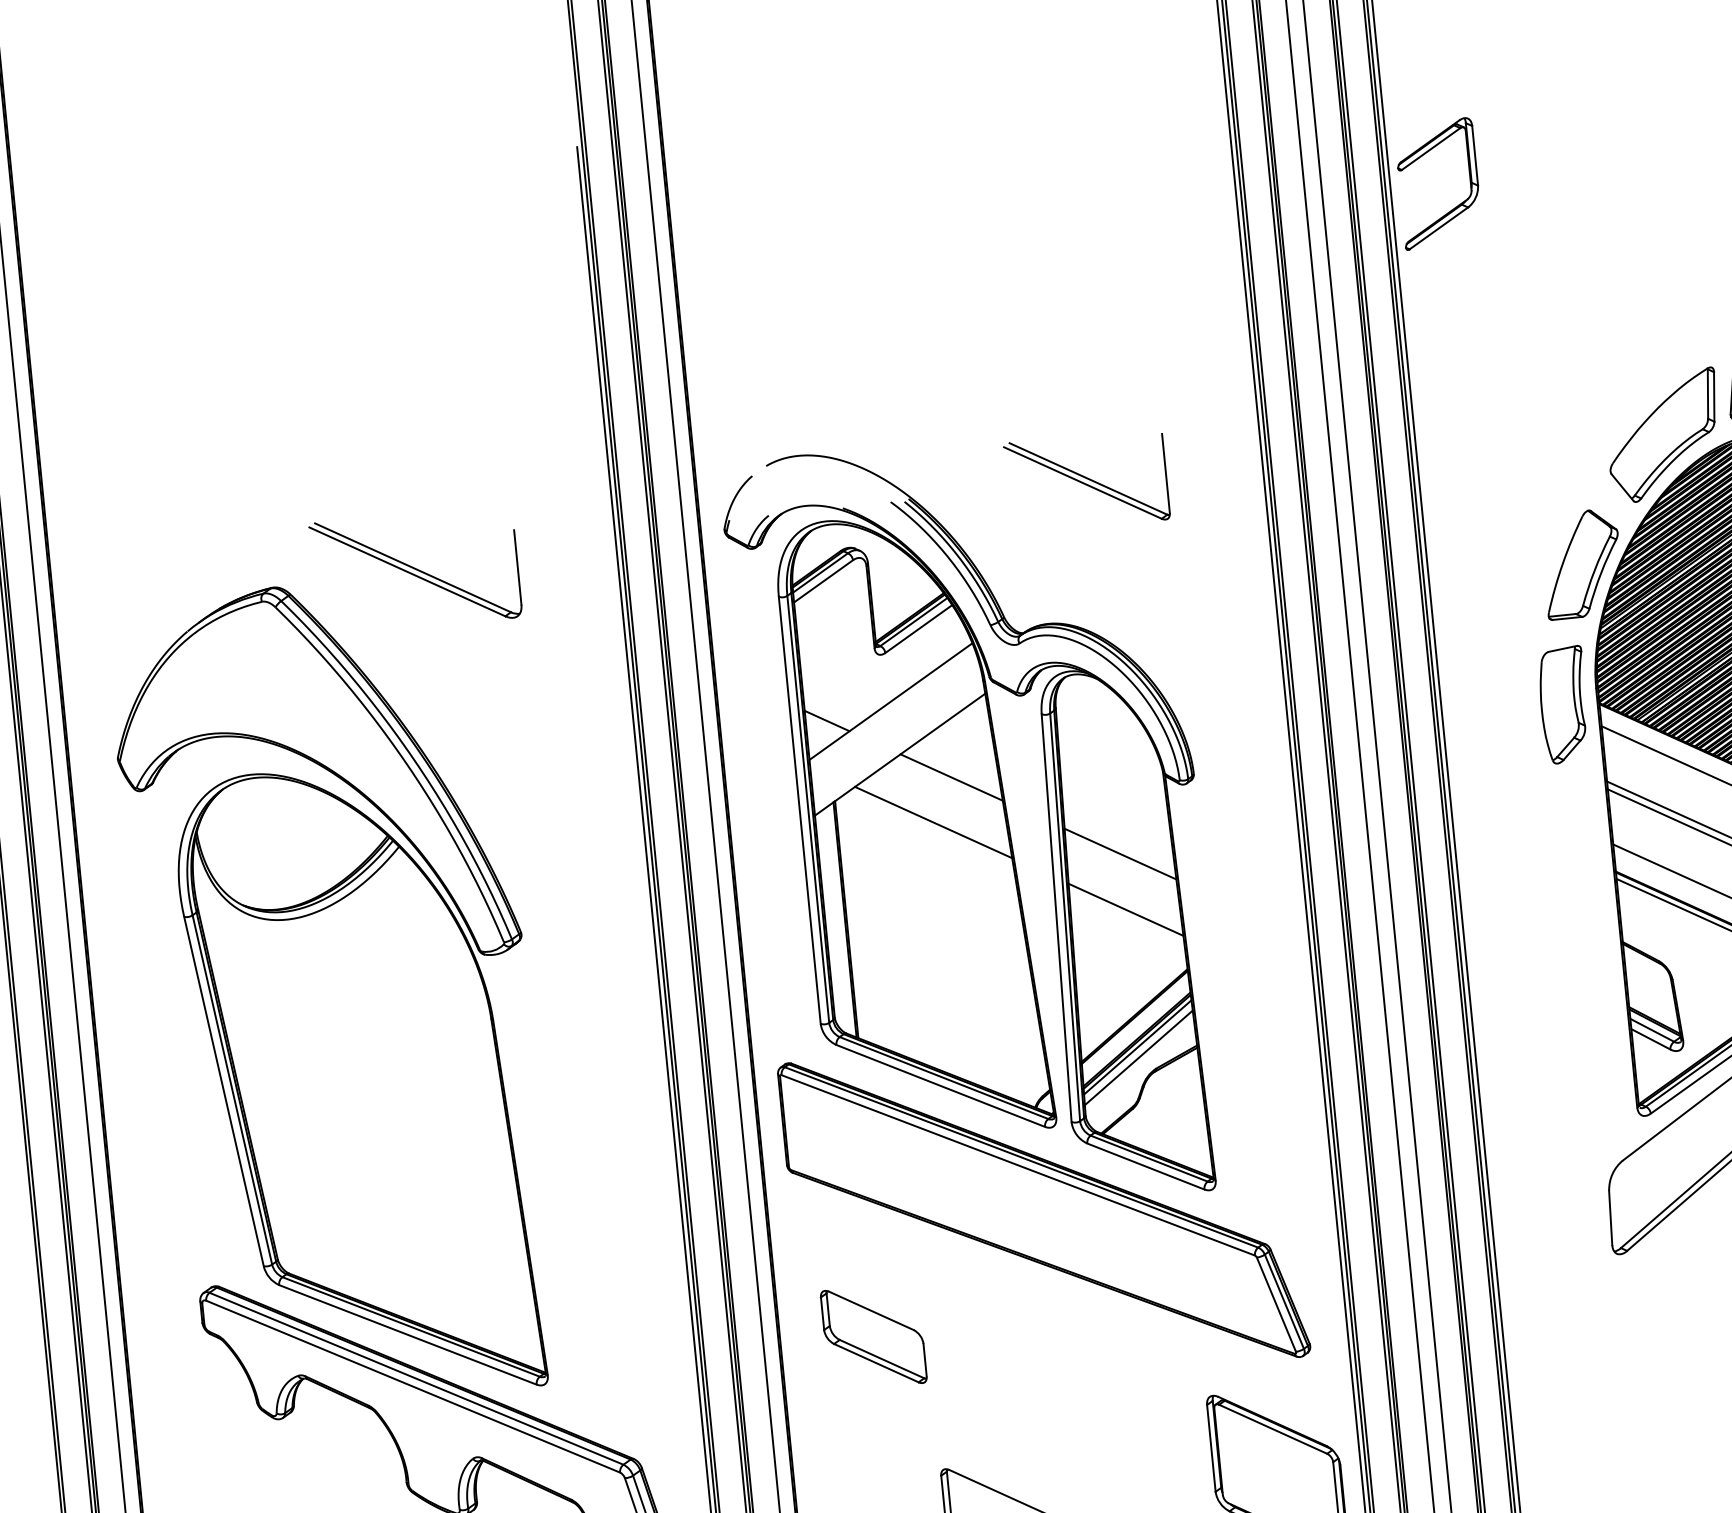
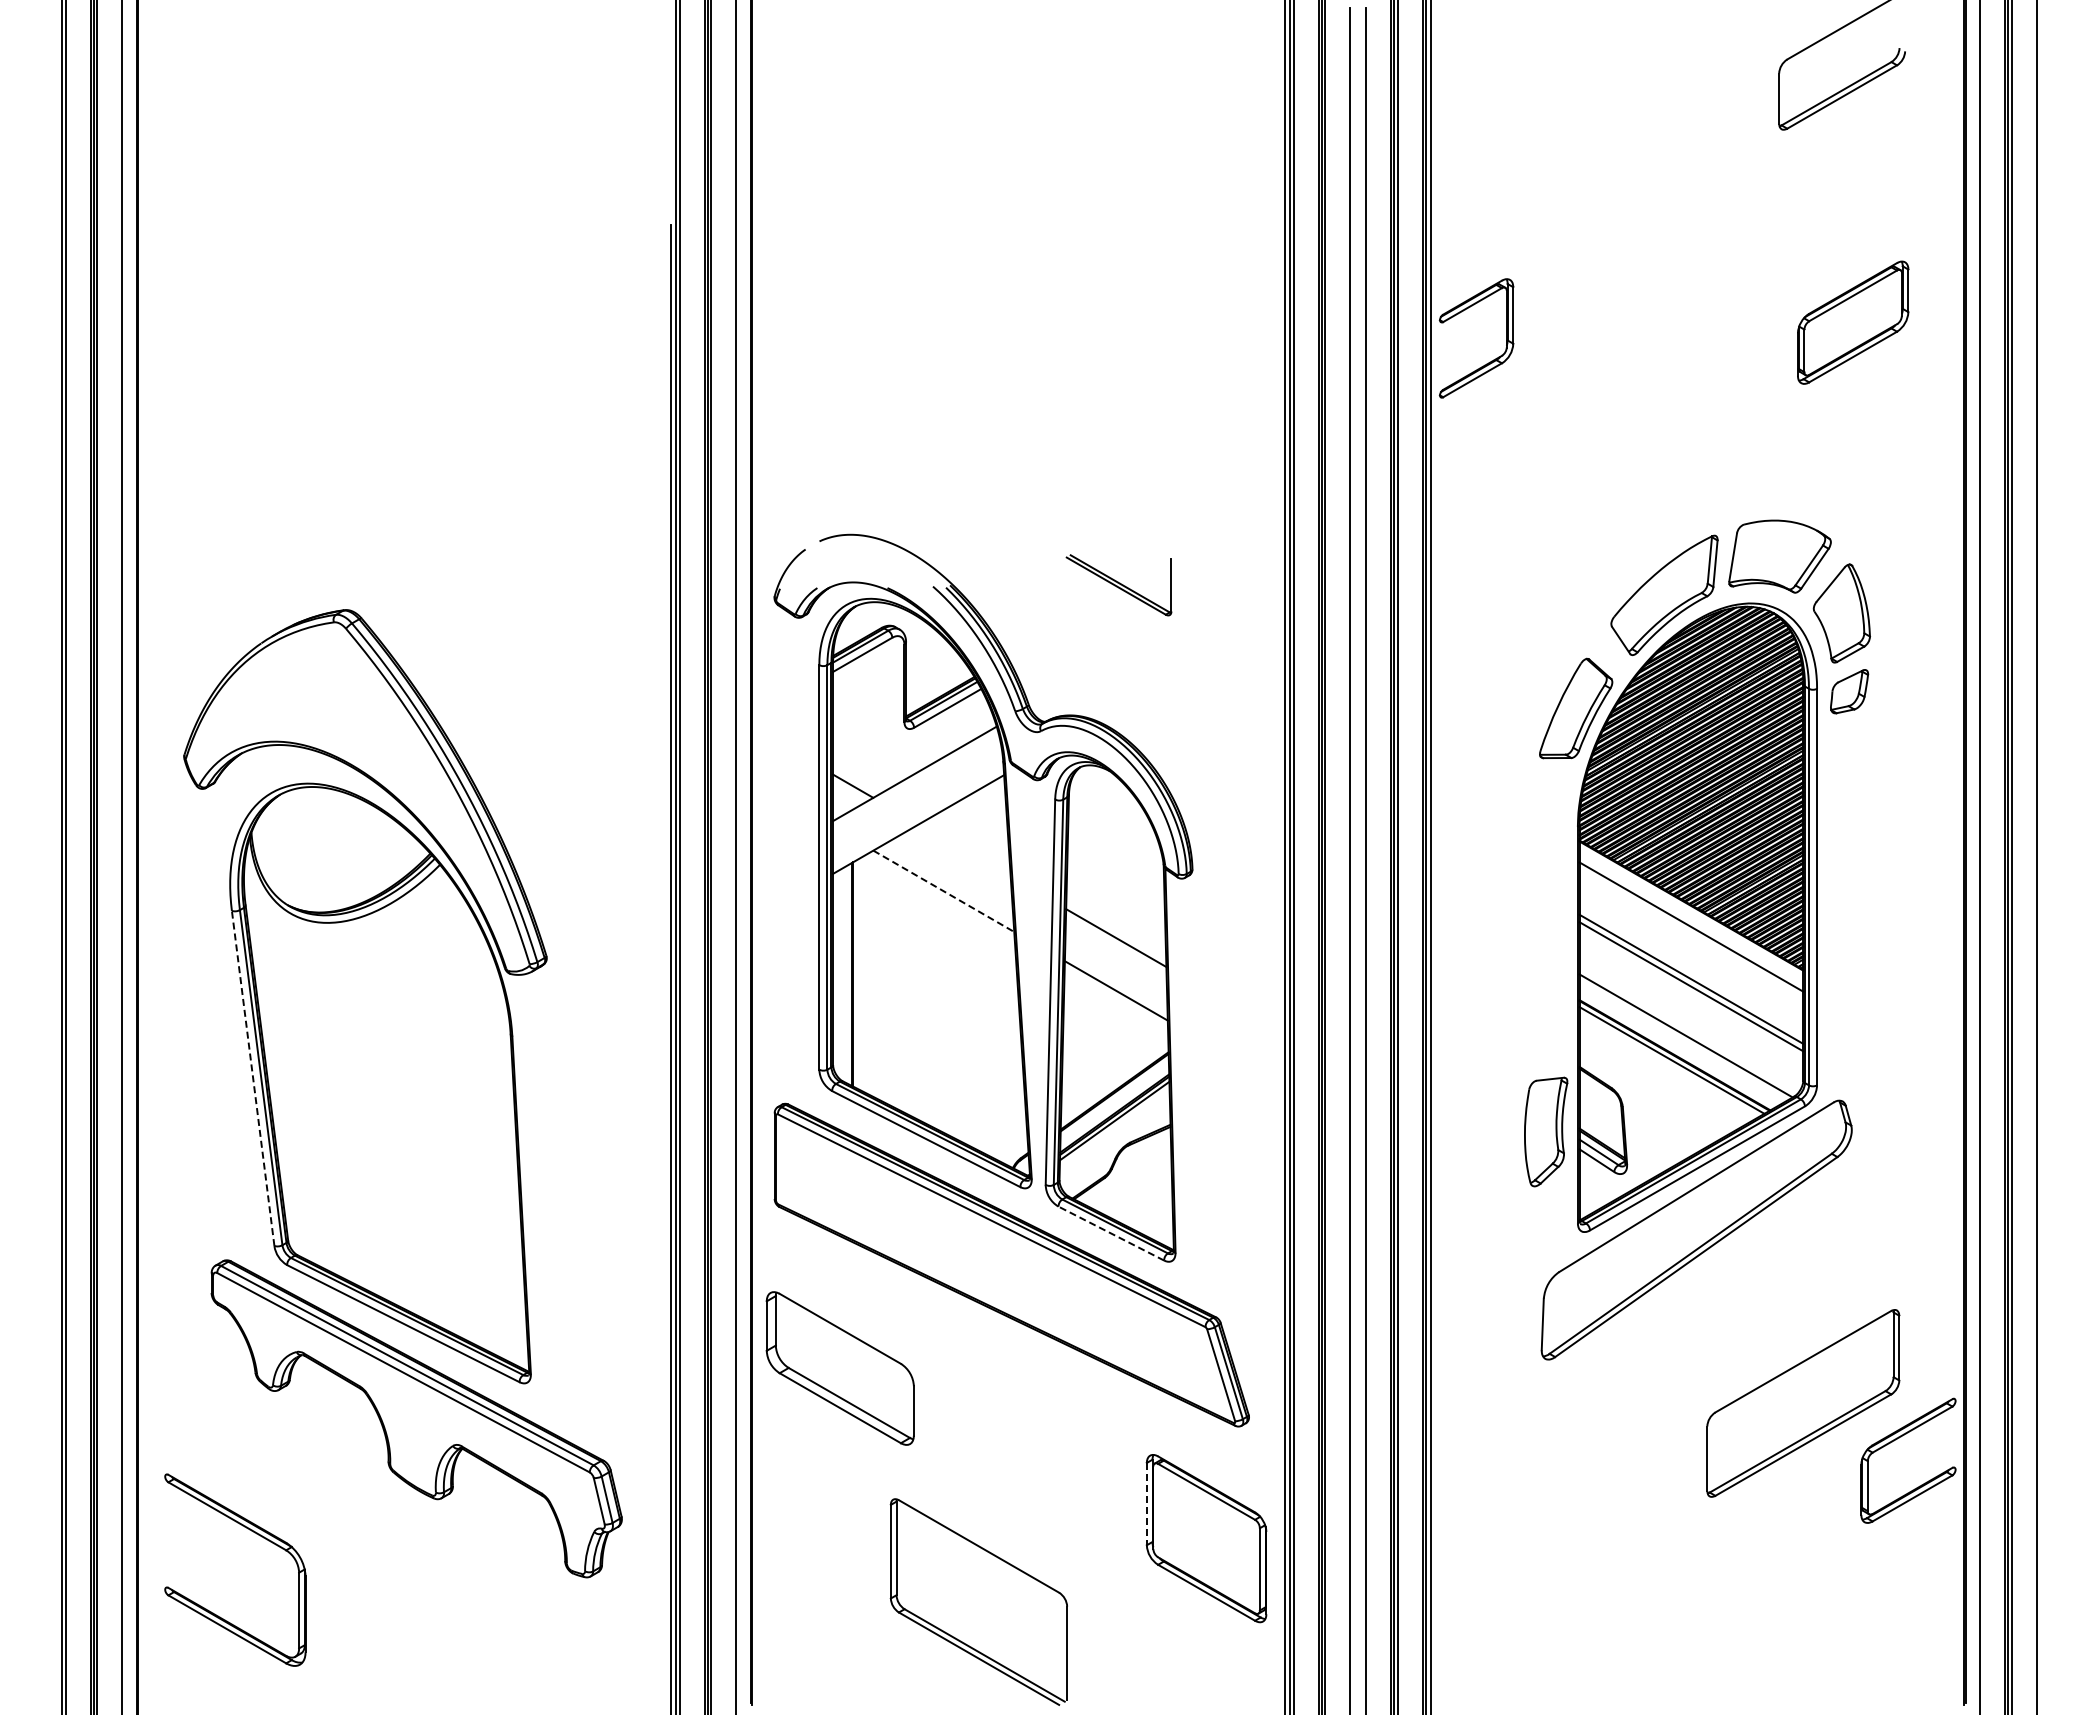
part: (1086, 481) -> (1118, 585), size x0.7
part: (415, 569) -> (480, 606), removed
part: (1564, 704) -> (1546, 1131), moved
line: (951, 777) -> (964, 850), removed
line: (934, 822) -> (944, 891), solid -> dashed
line: (1138, 1057) -> (1114, 1130), removed
line: (224, 1091) -> (253, 1078), solid -> dashed
line: (1144, 1166) -> (1110, 1233), solid -> dashed
part: (873, 1336) -> (840, 1368), size x1.6
line: (1211, 1448) -> (1146, 1504), solid -> dashed

